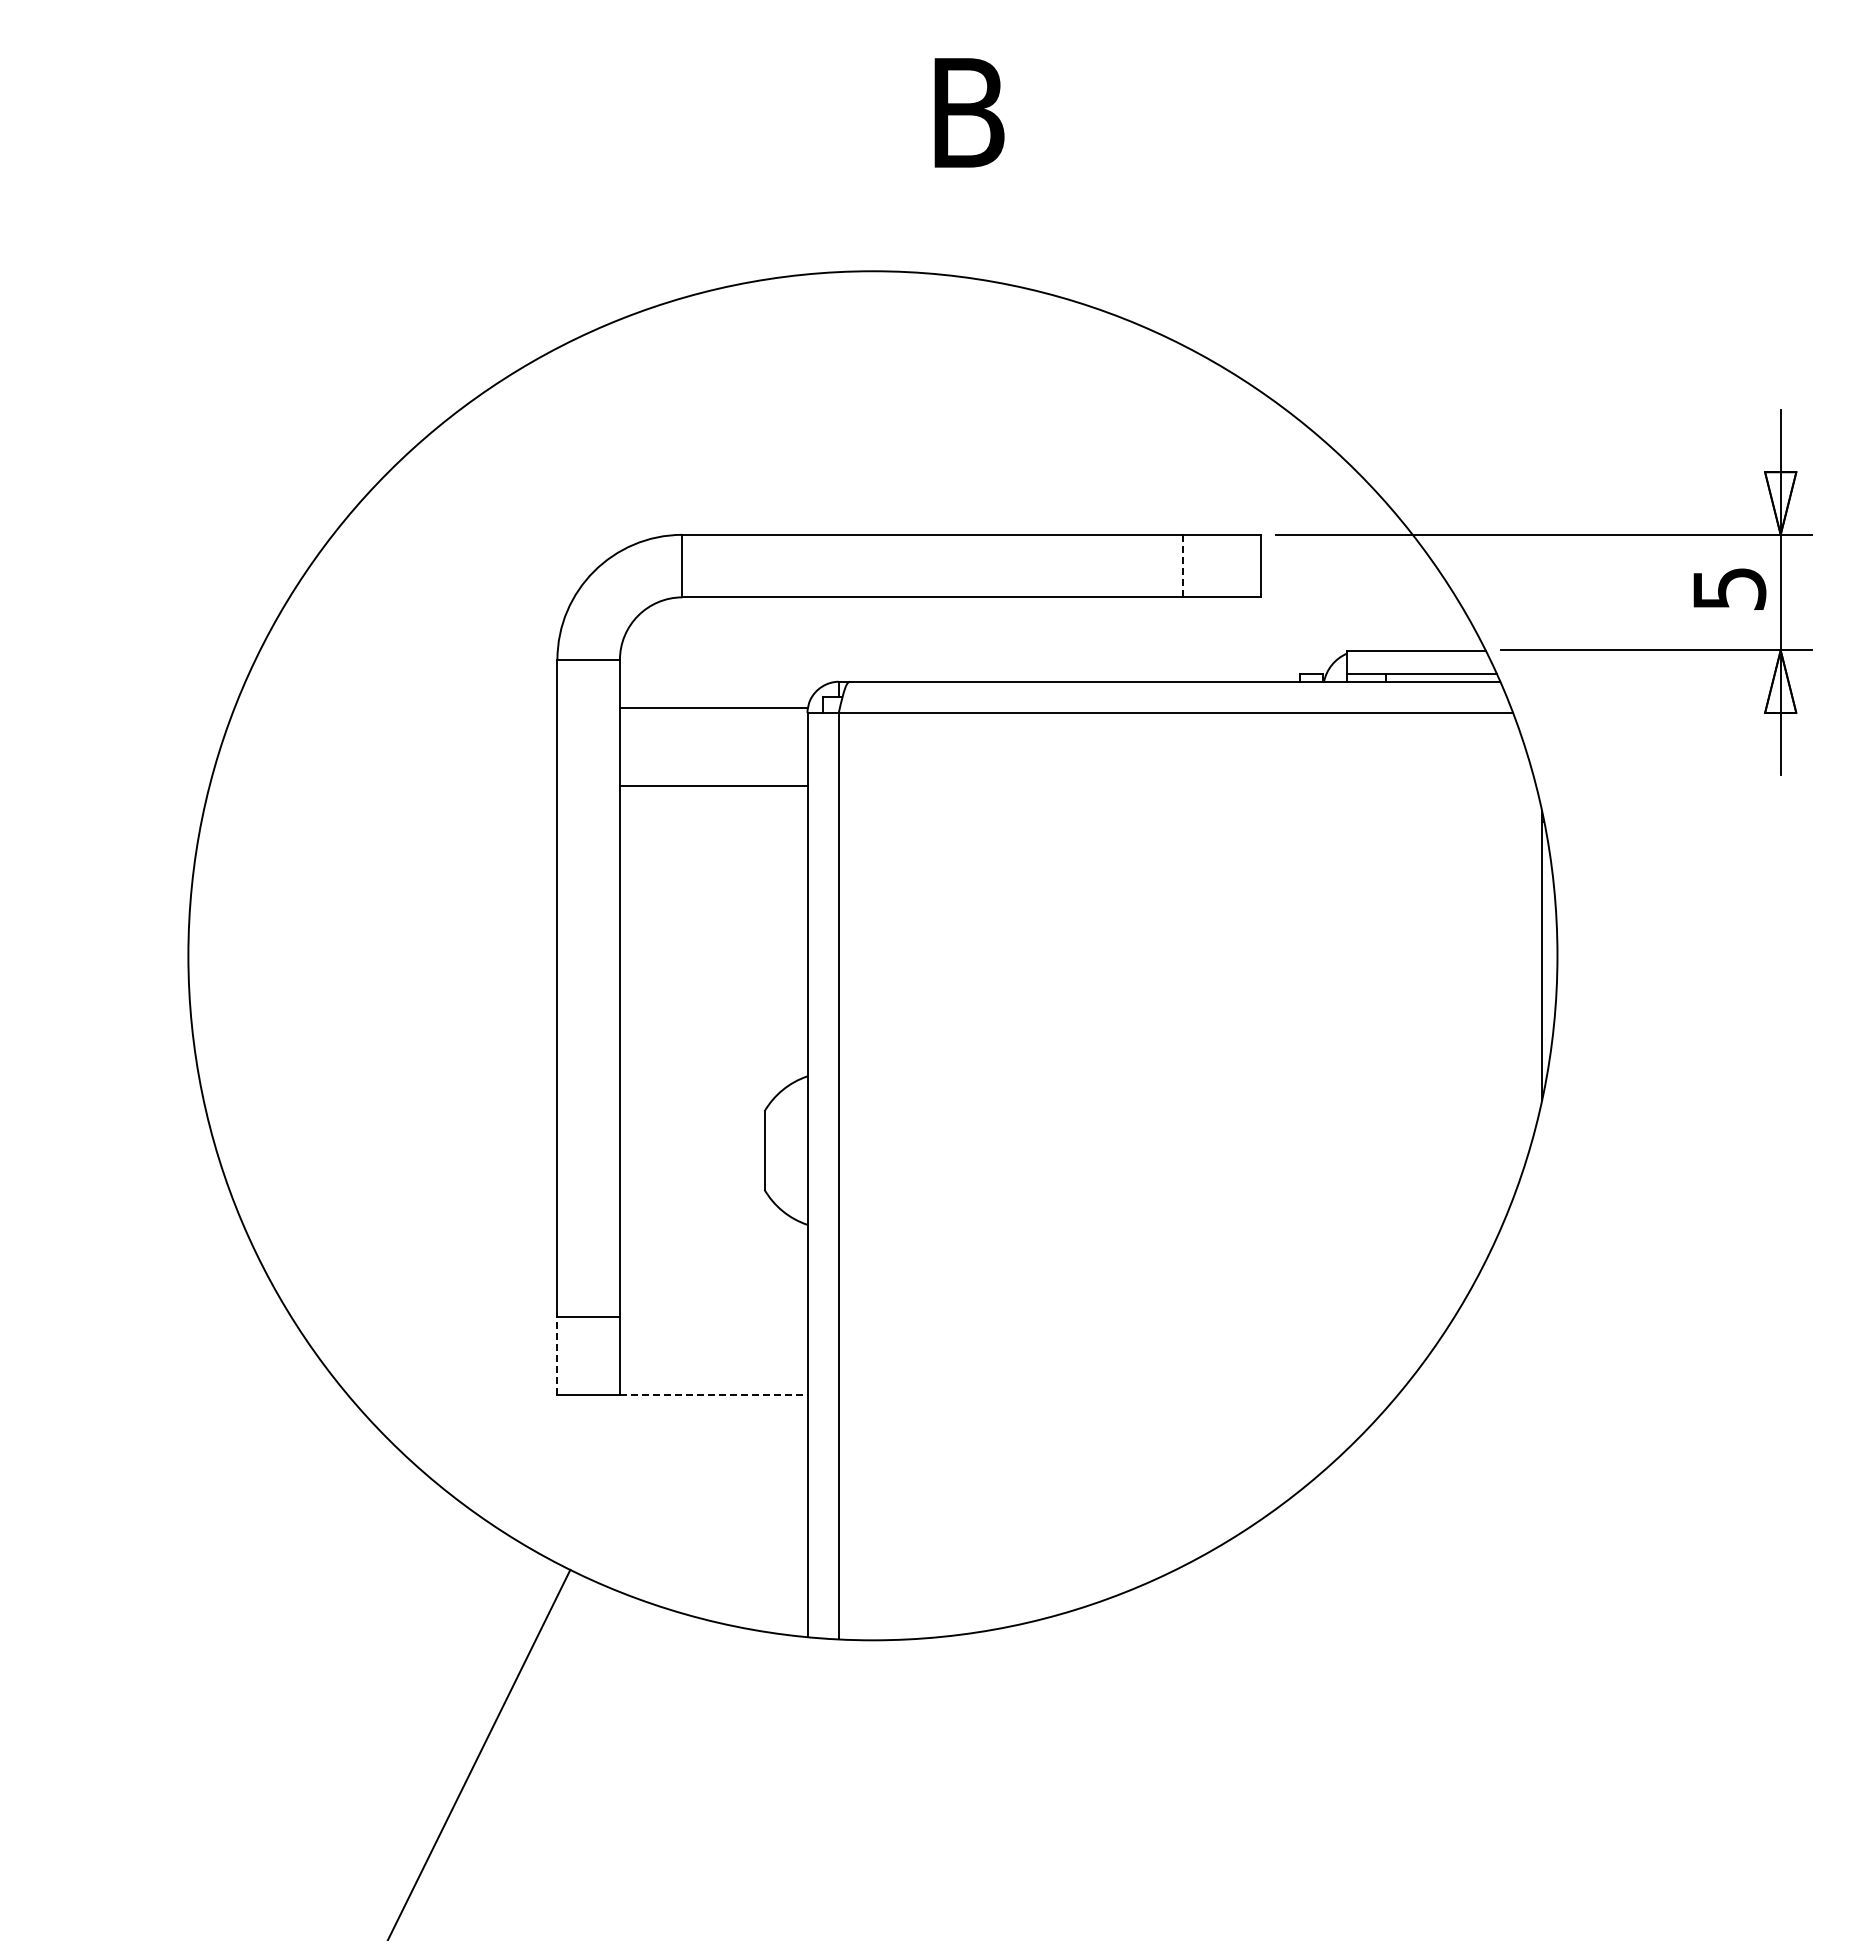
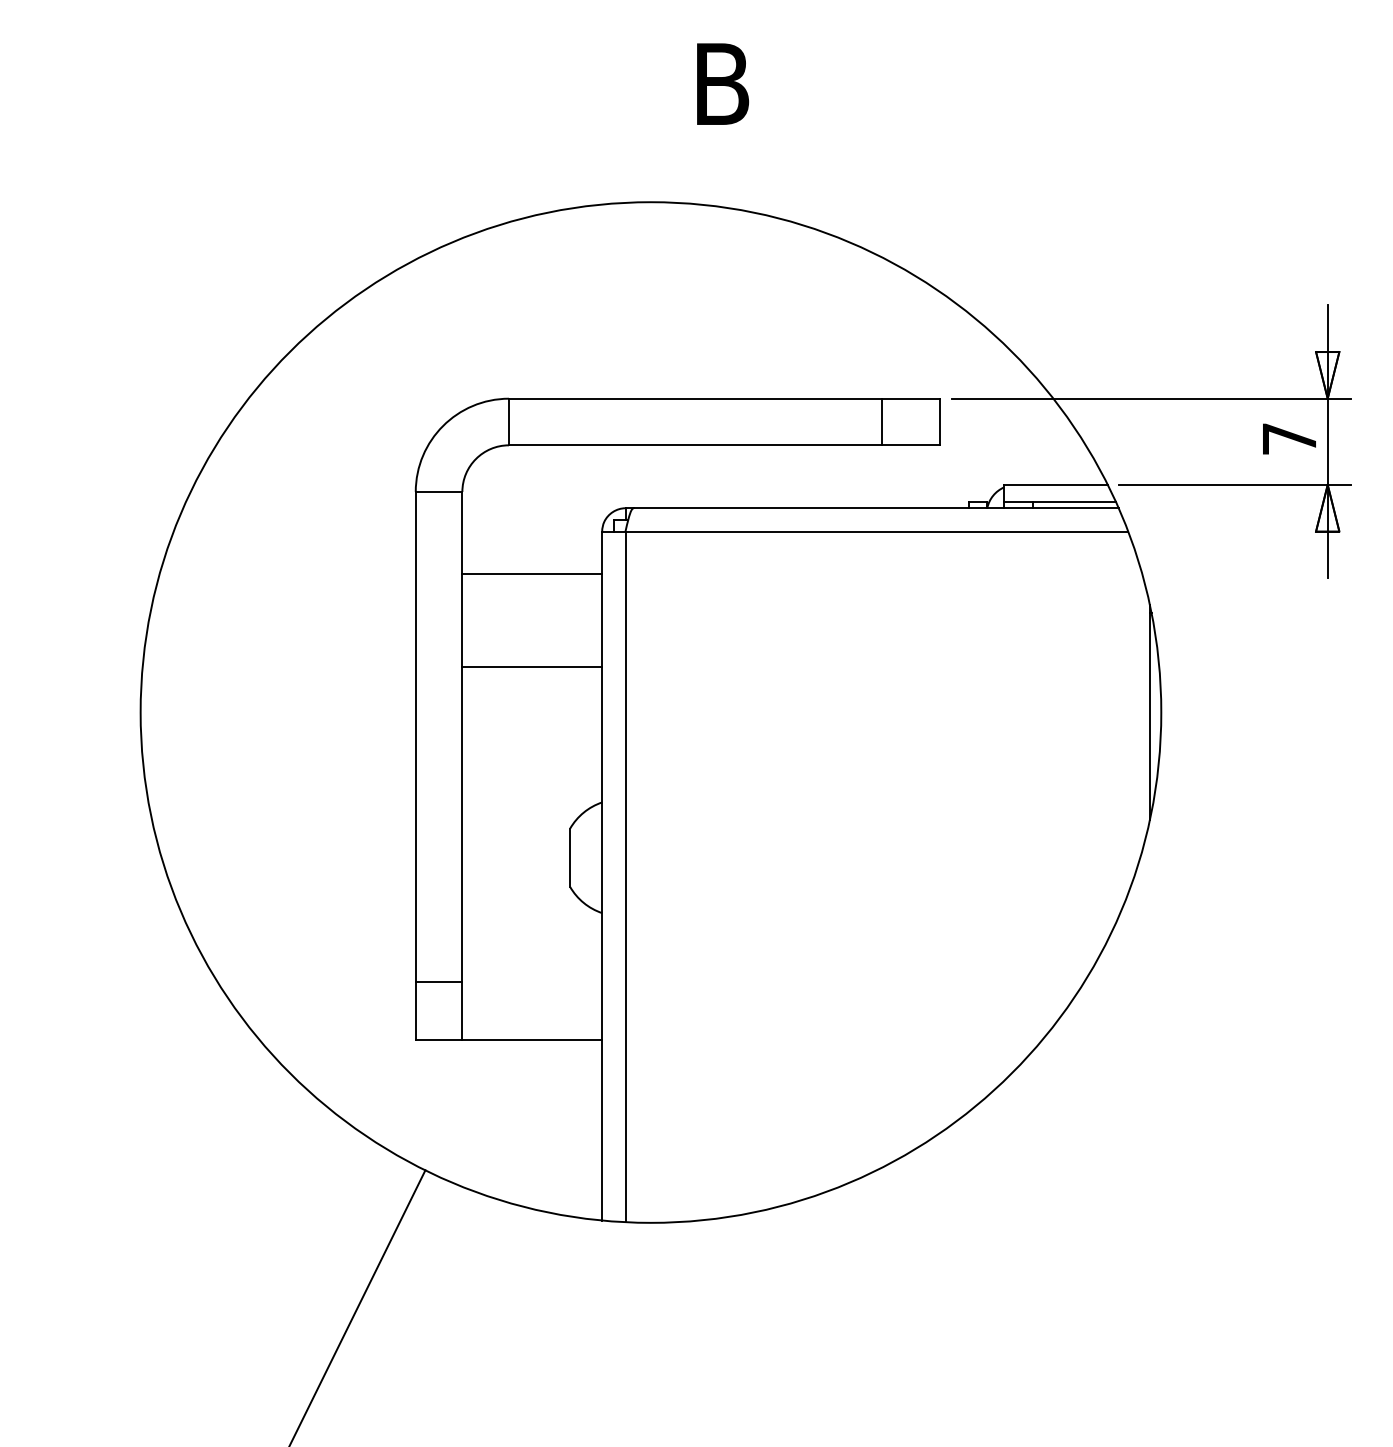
line: (1182, 566) -> (881, 422), dashed -> solid
text: (1729, 588) -> (1289, 438), 5 -> 7
line: (713, 708) -> (532, 574), moved
line: (713, 786) -> (532, 667), moved
line: (557, 1355) -> (415, 1010), dashed -> solid
line: (713, 1395) -> (532, 1040), dashed -> solid

